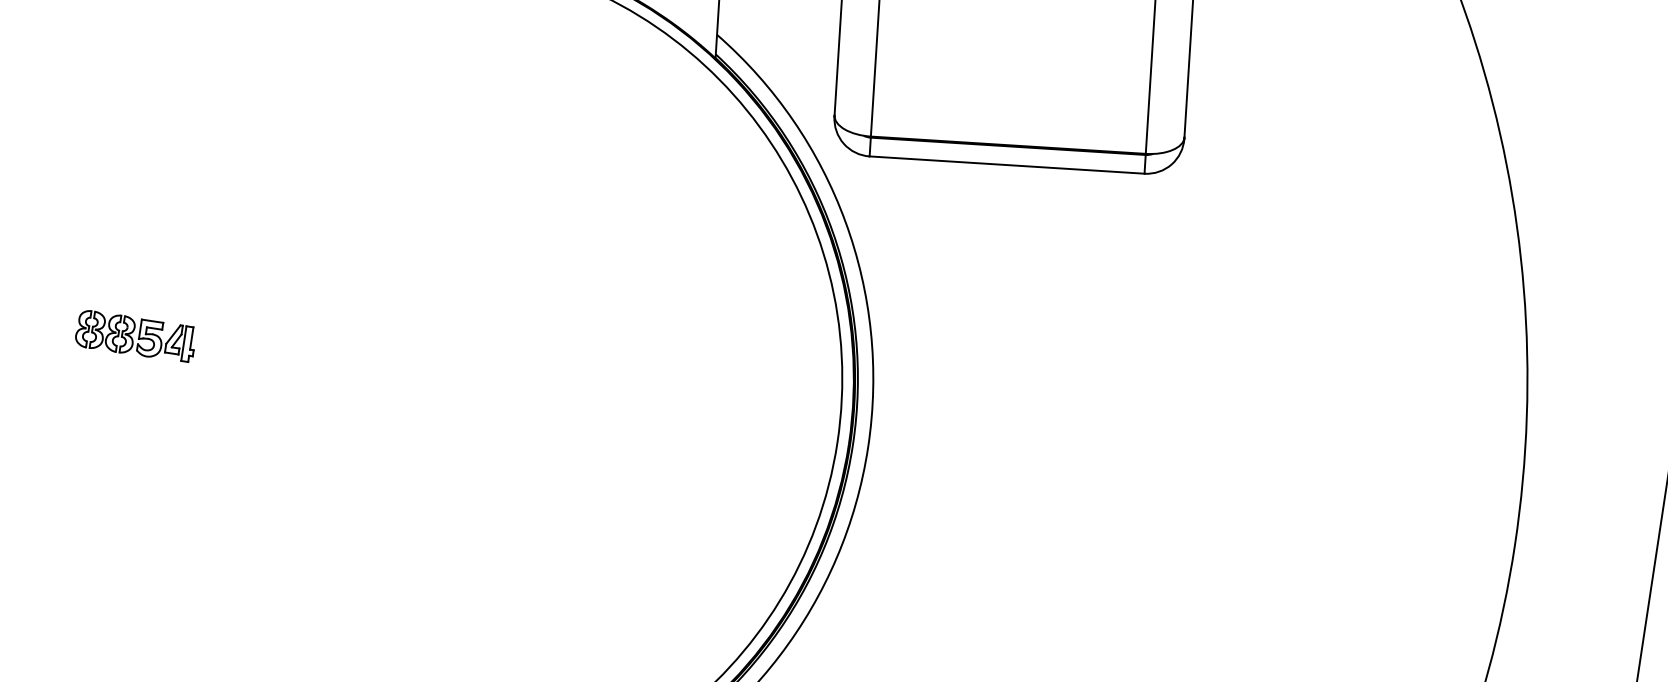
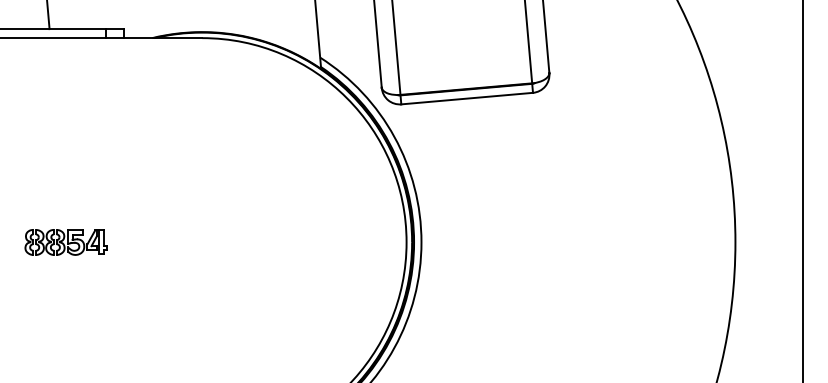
part: (134, 336) -> (65, 242), size x1.43

